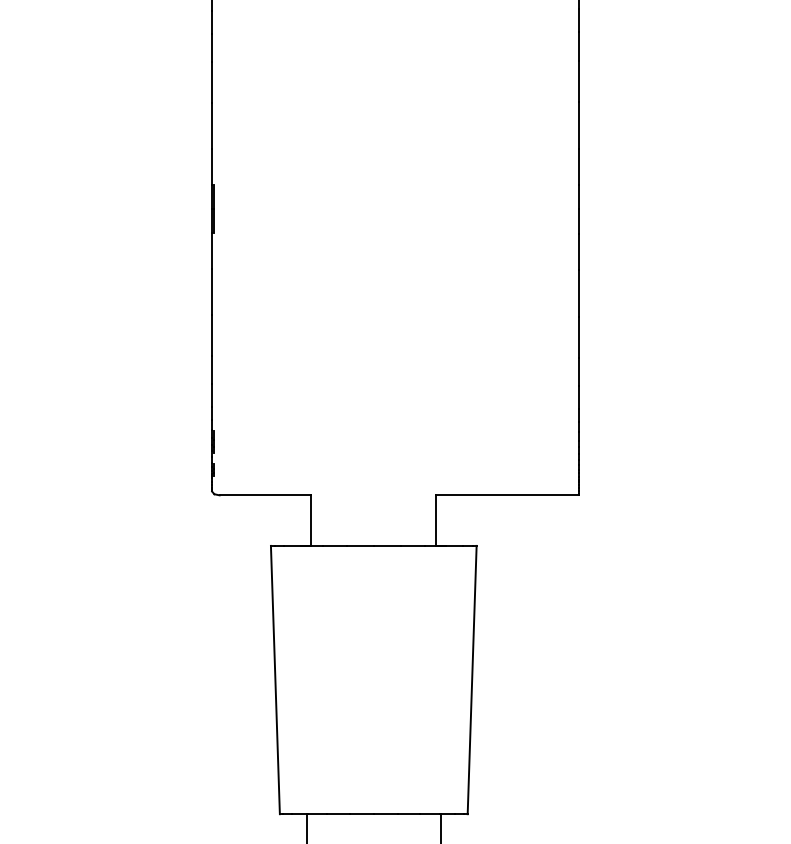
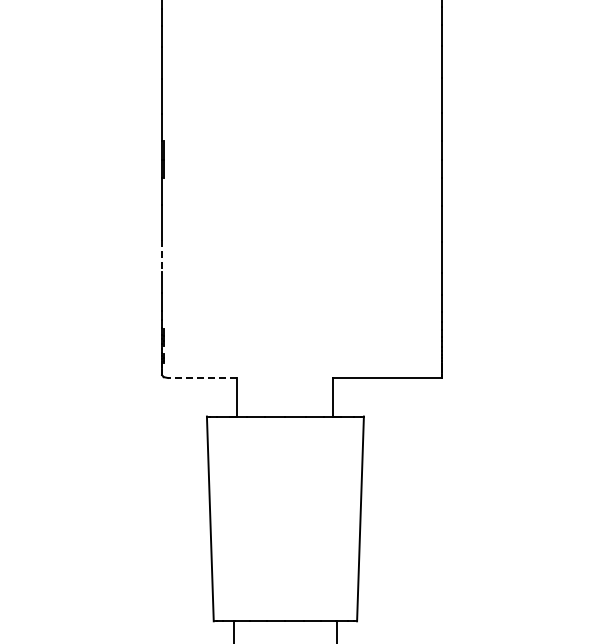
line: (212, 336) -> (162, 256), solid -> dashed
line: (265, 494) -> (202, 377), solid -> dashed

